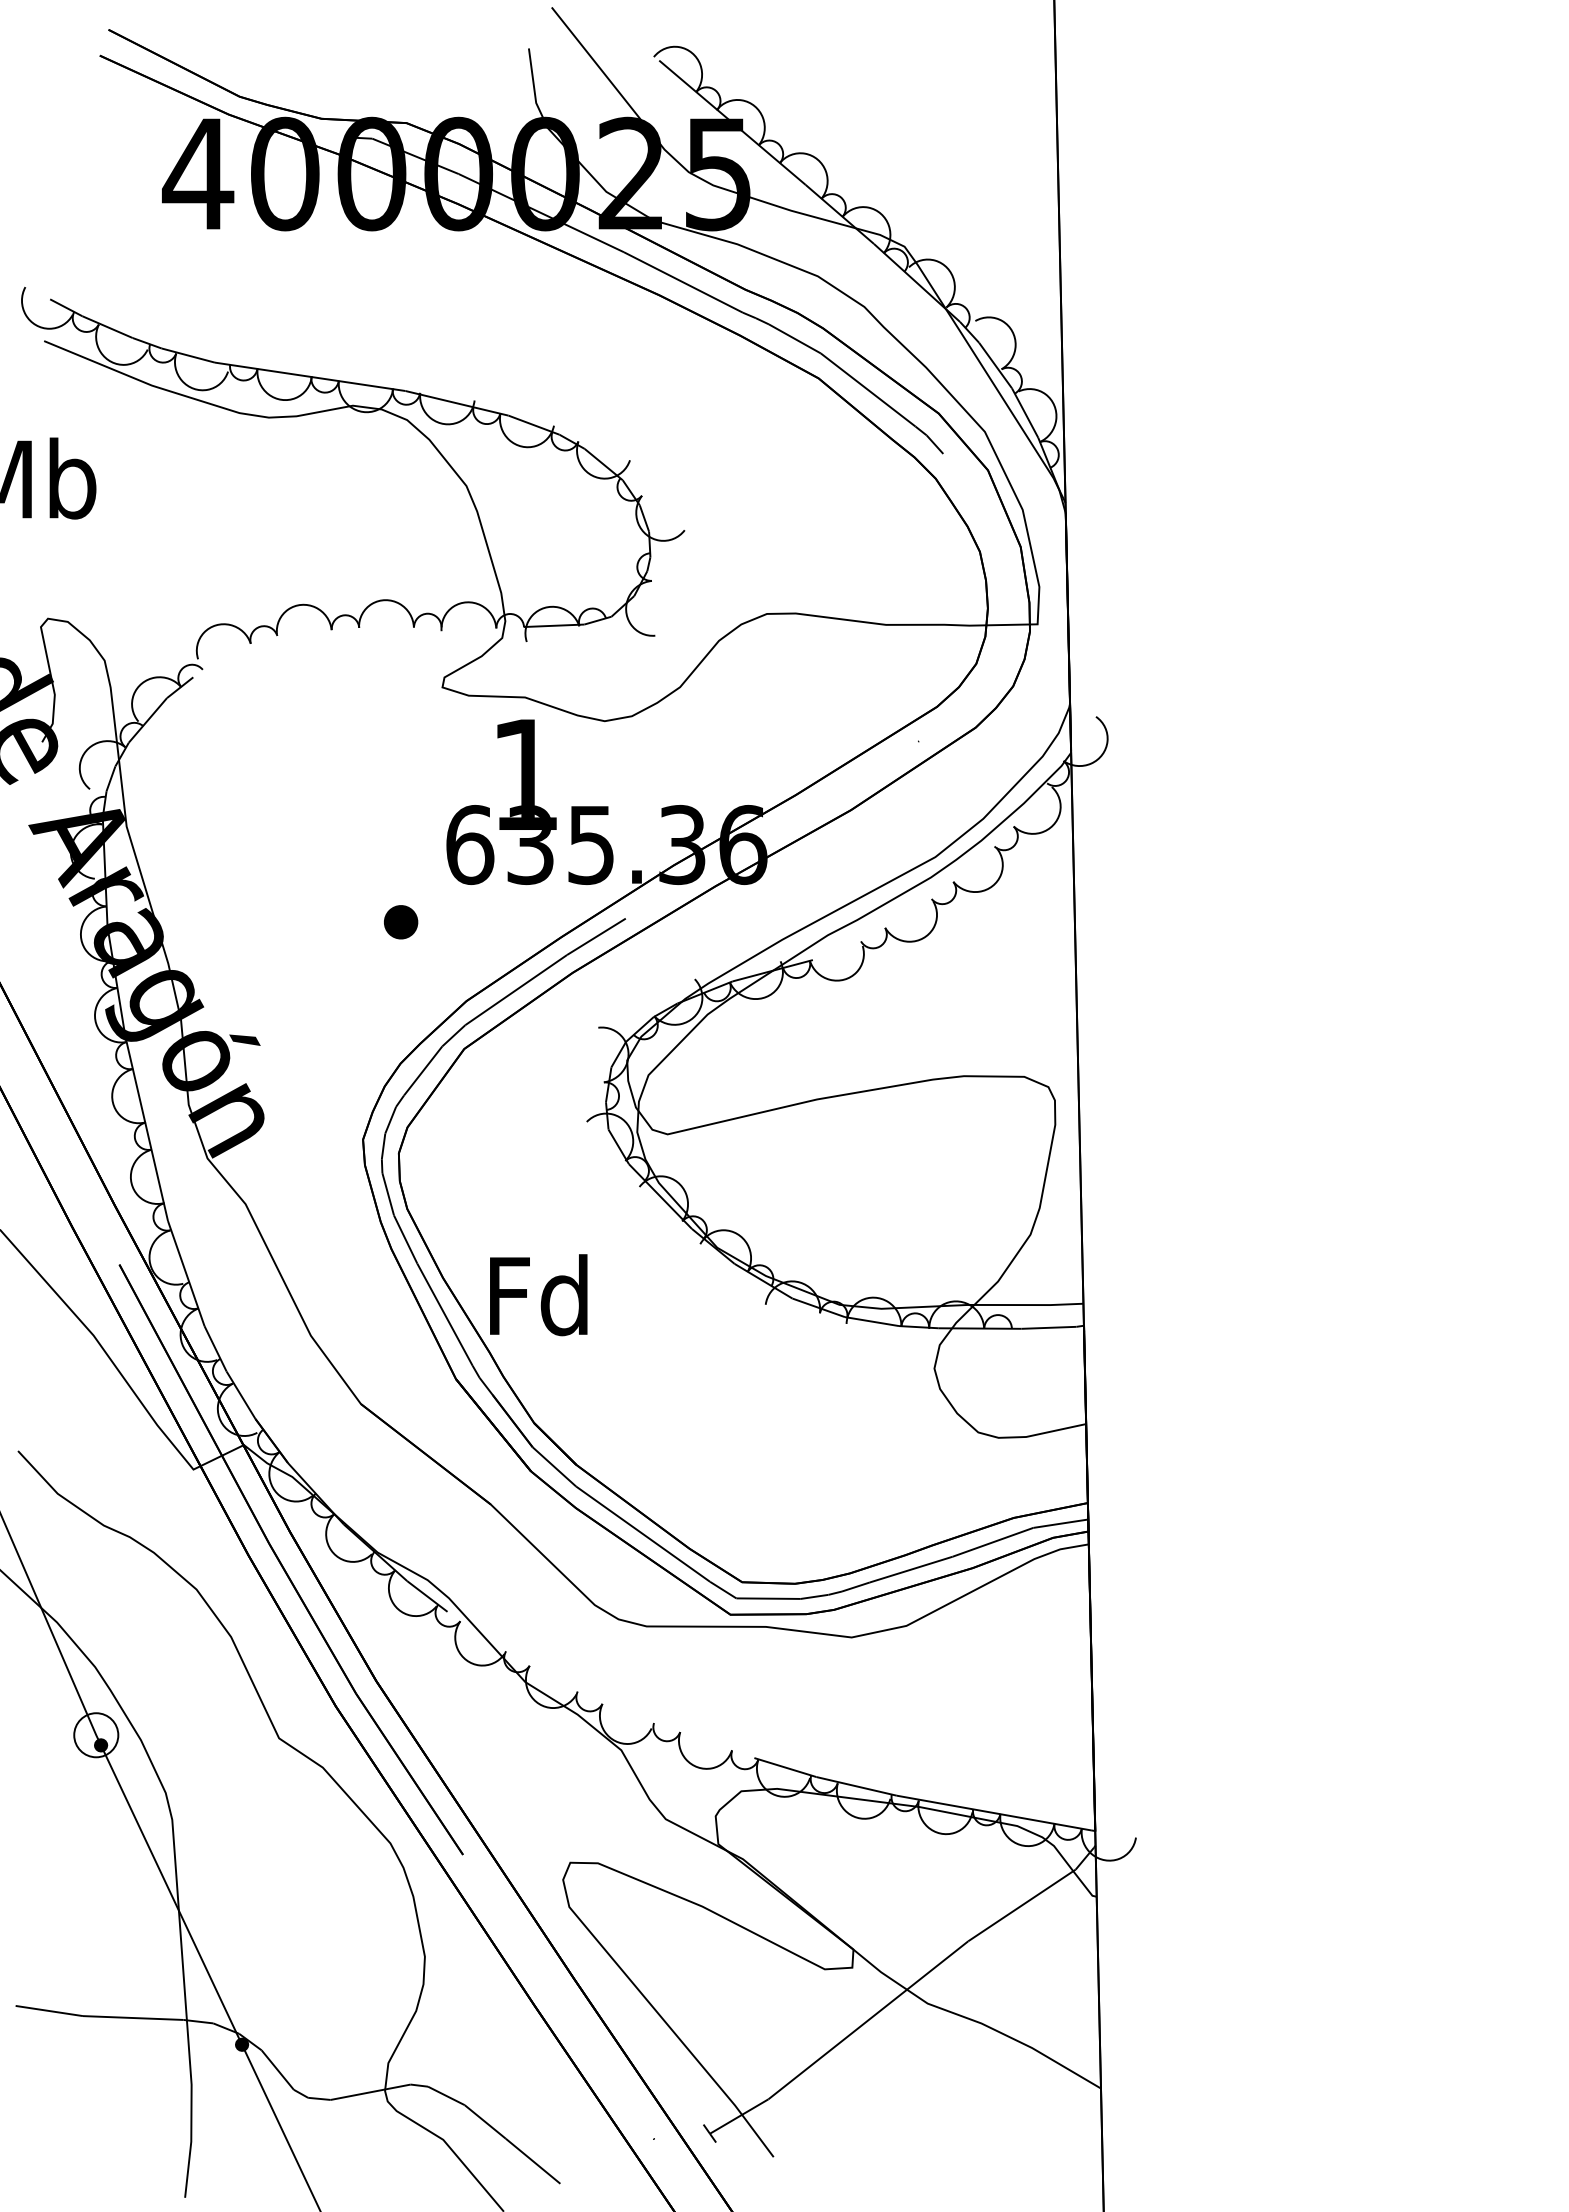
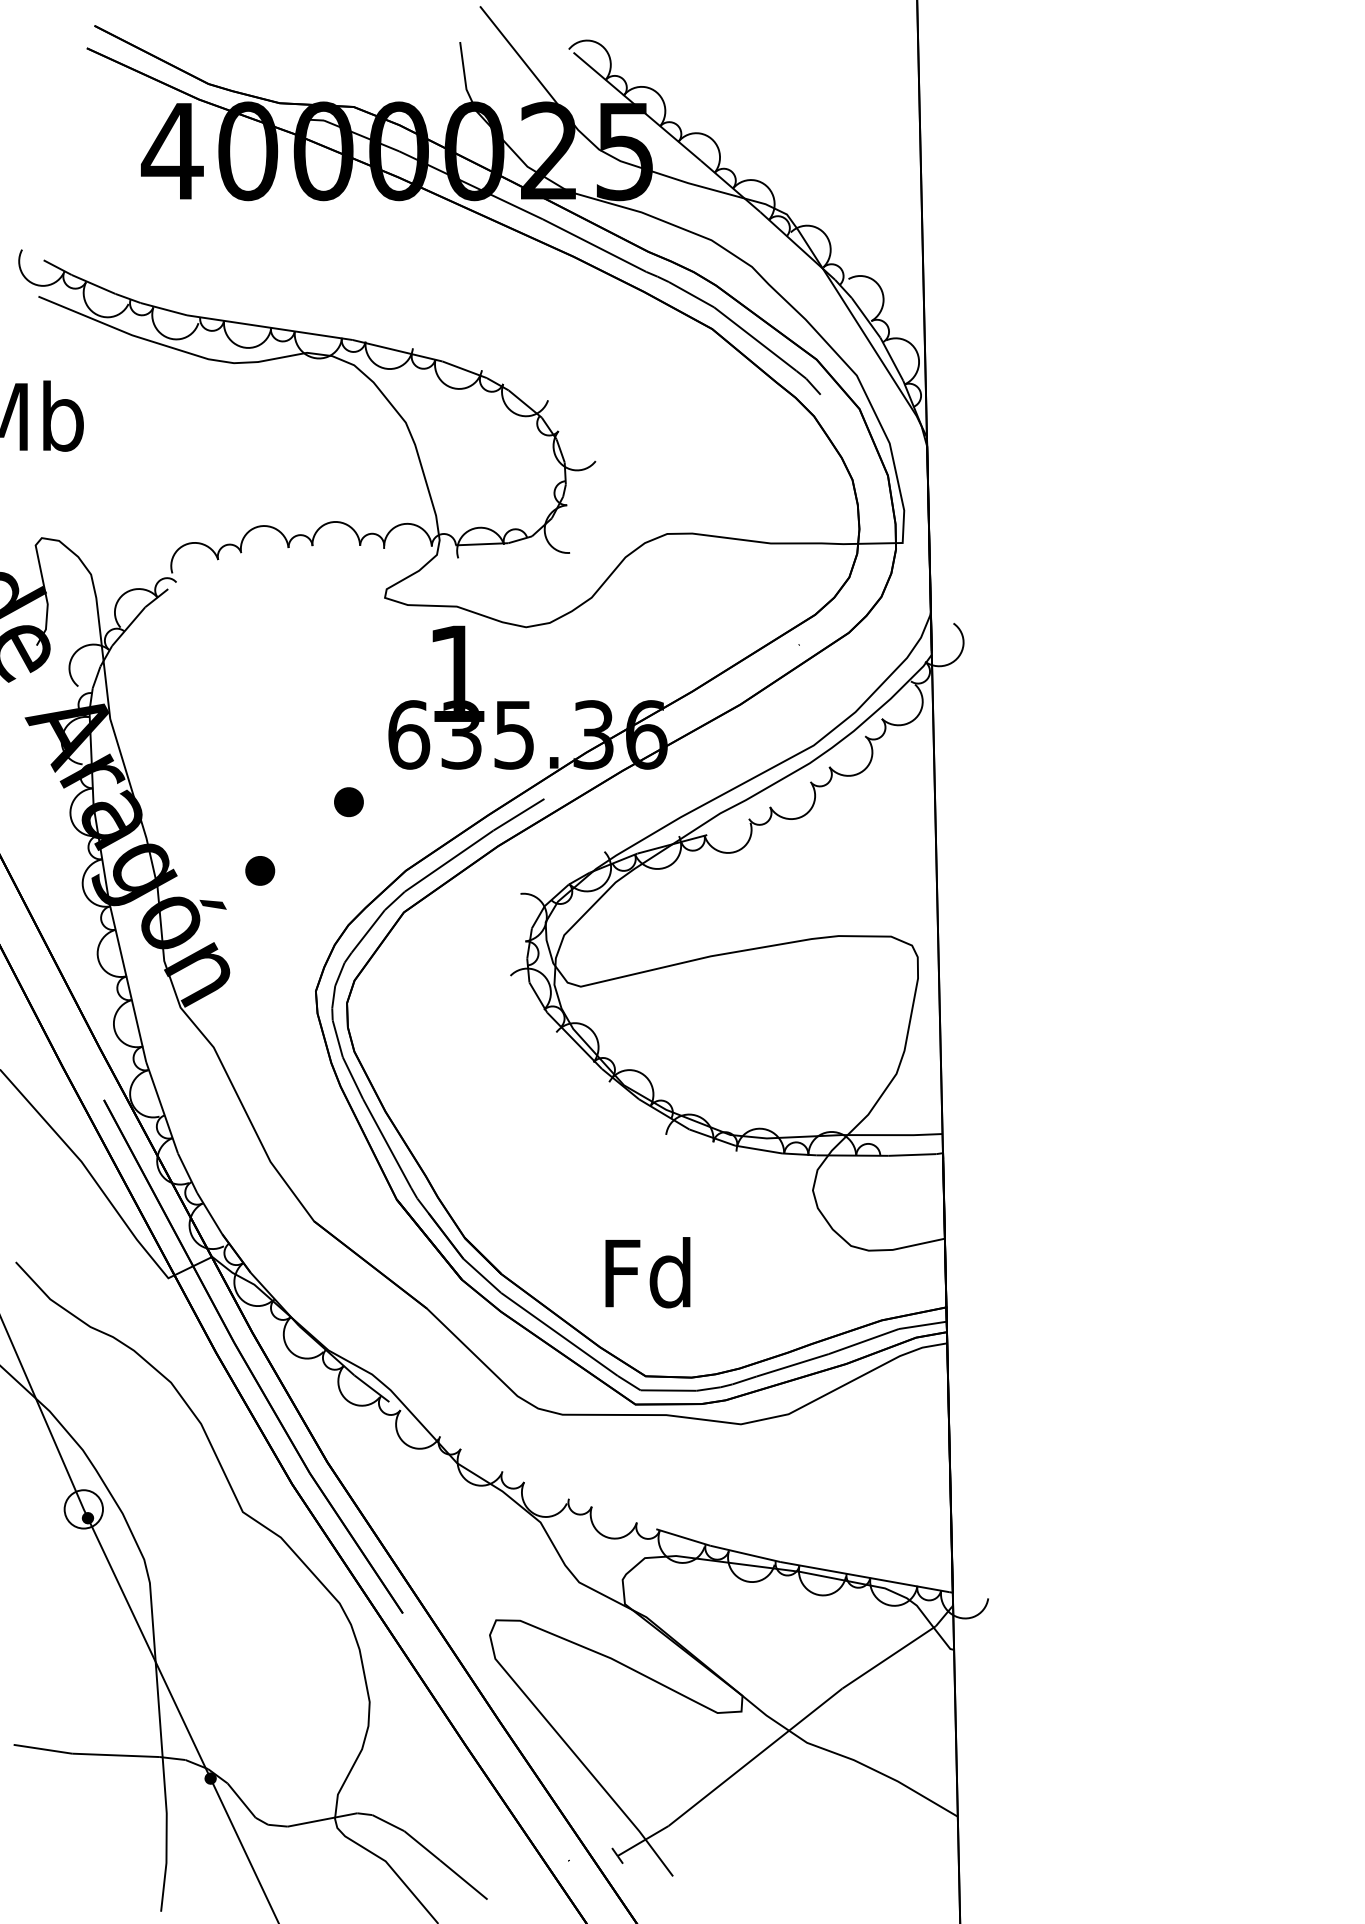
part: (299, 1001) -> (260, 871), added
text: (538, 1295) -> (647, 1272), moved

